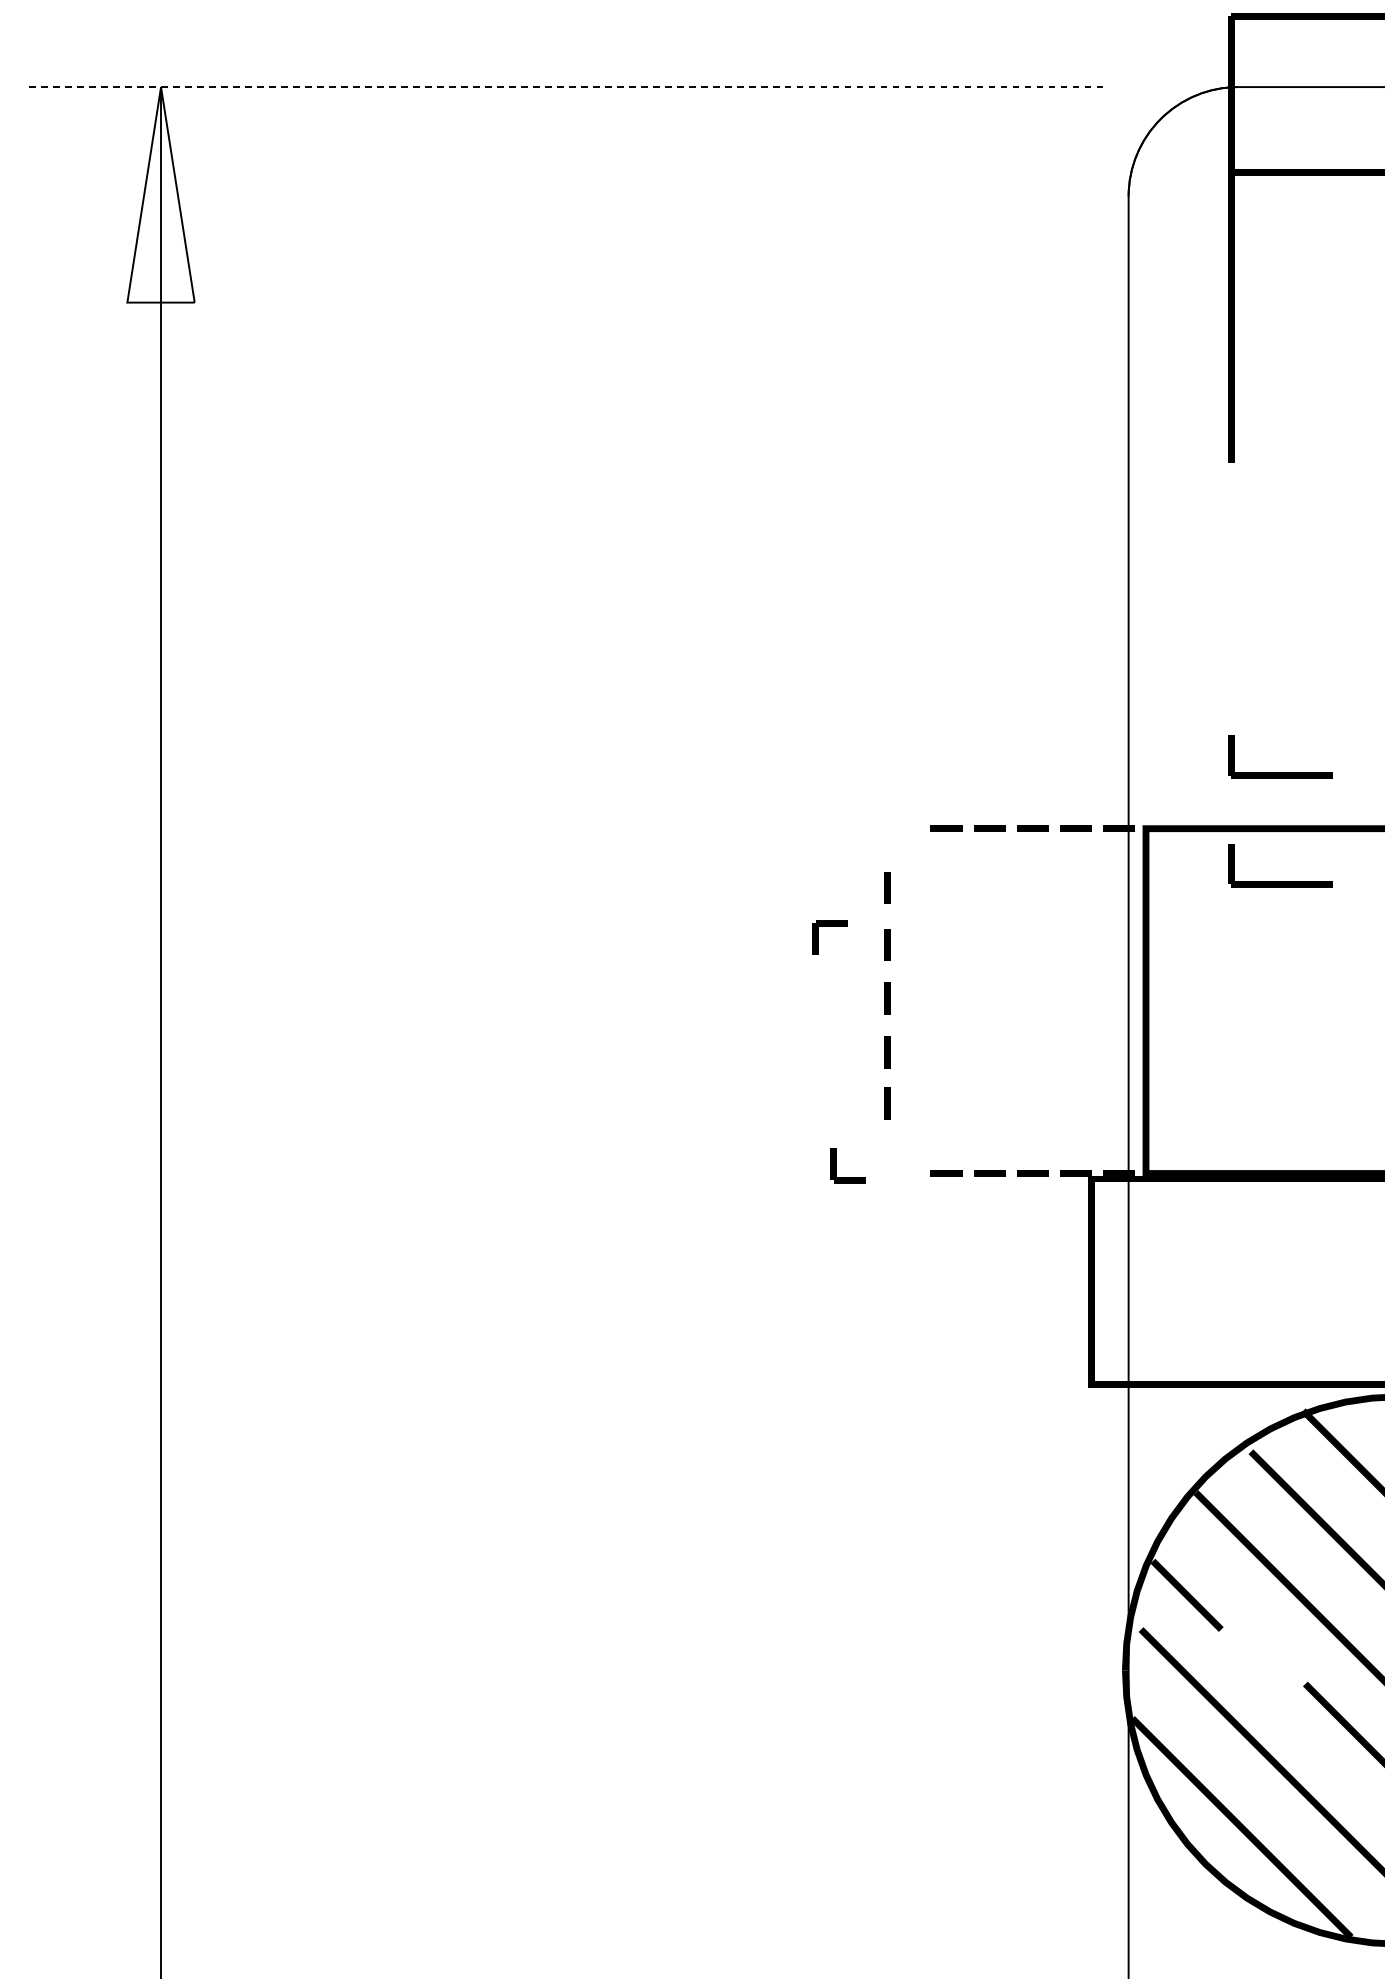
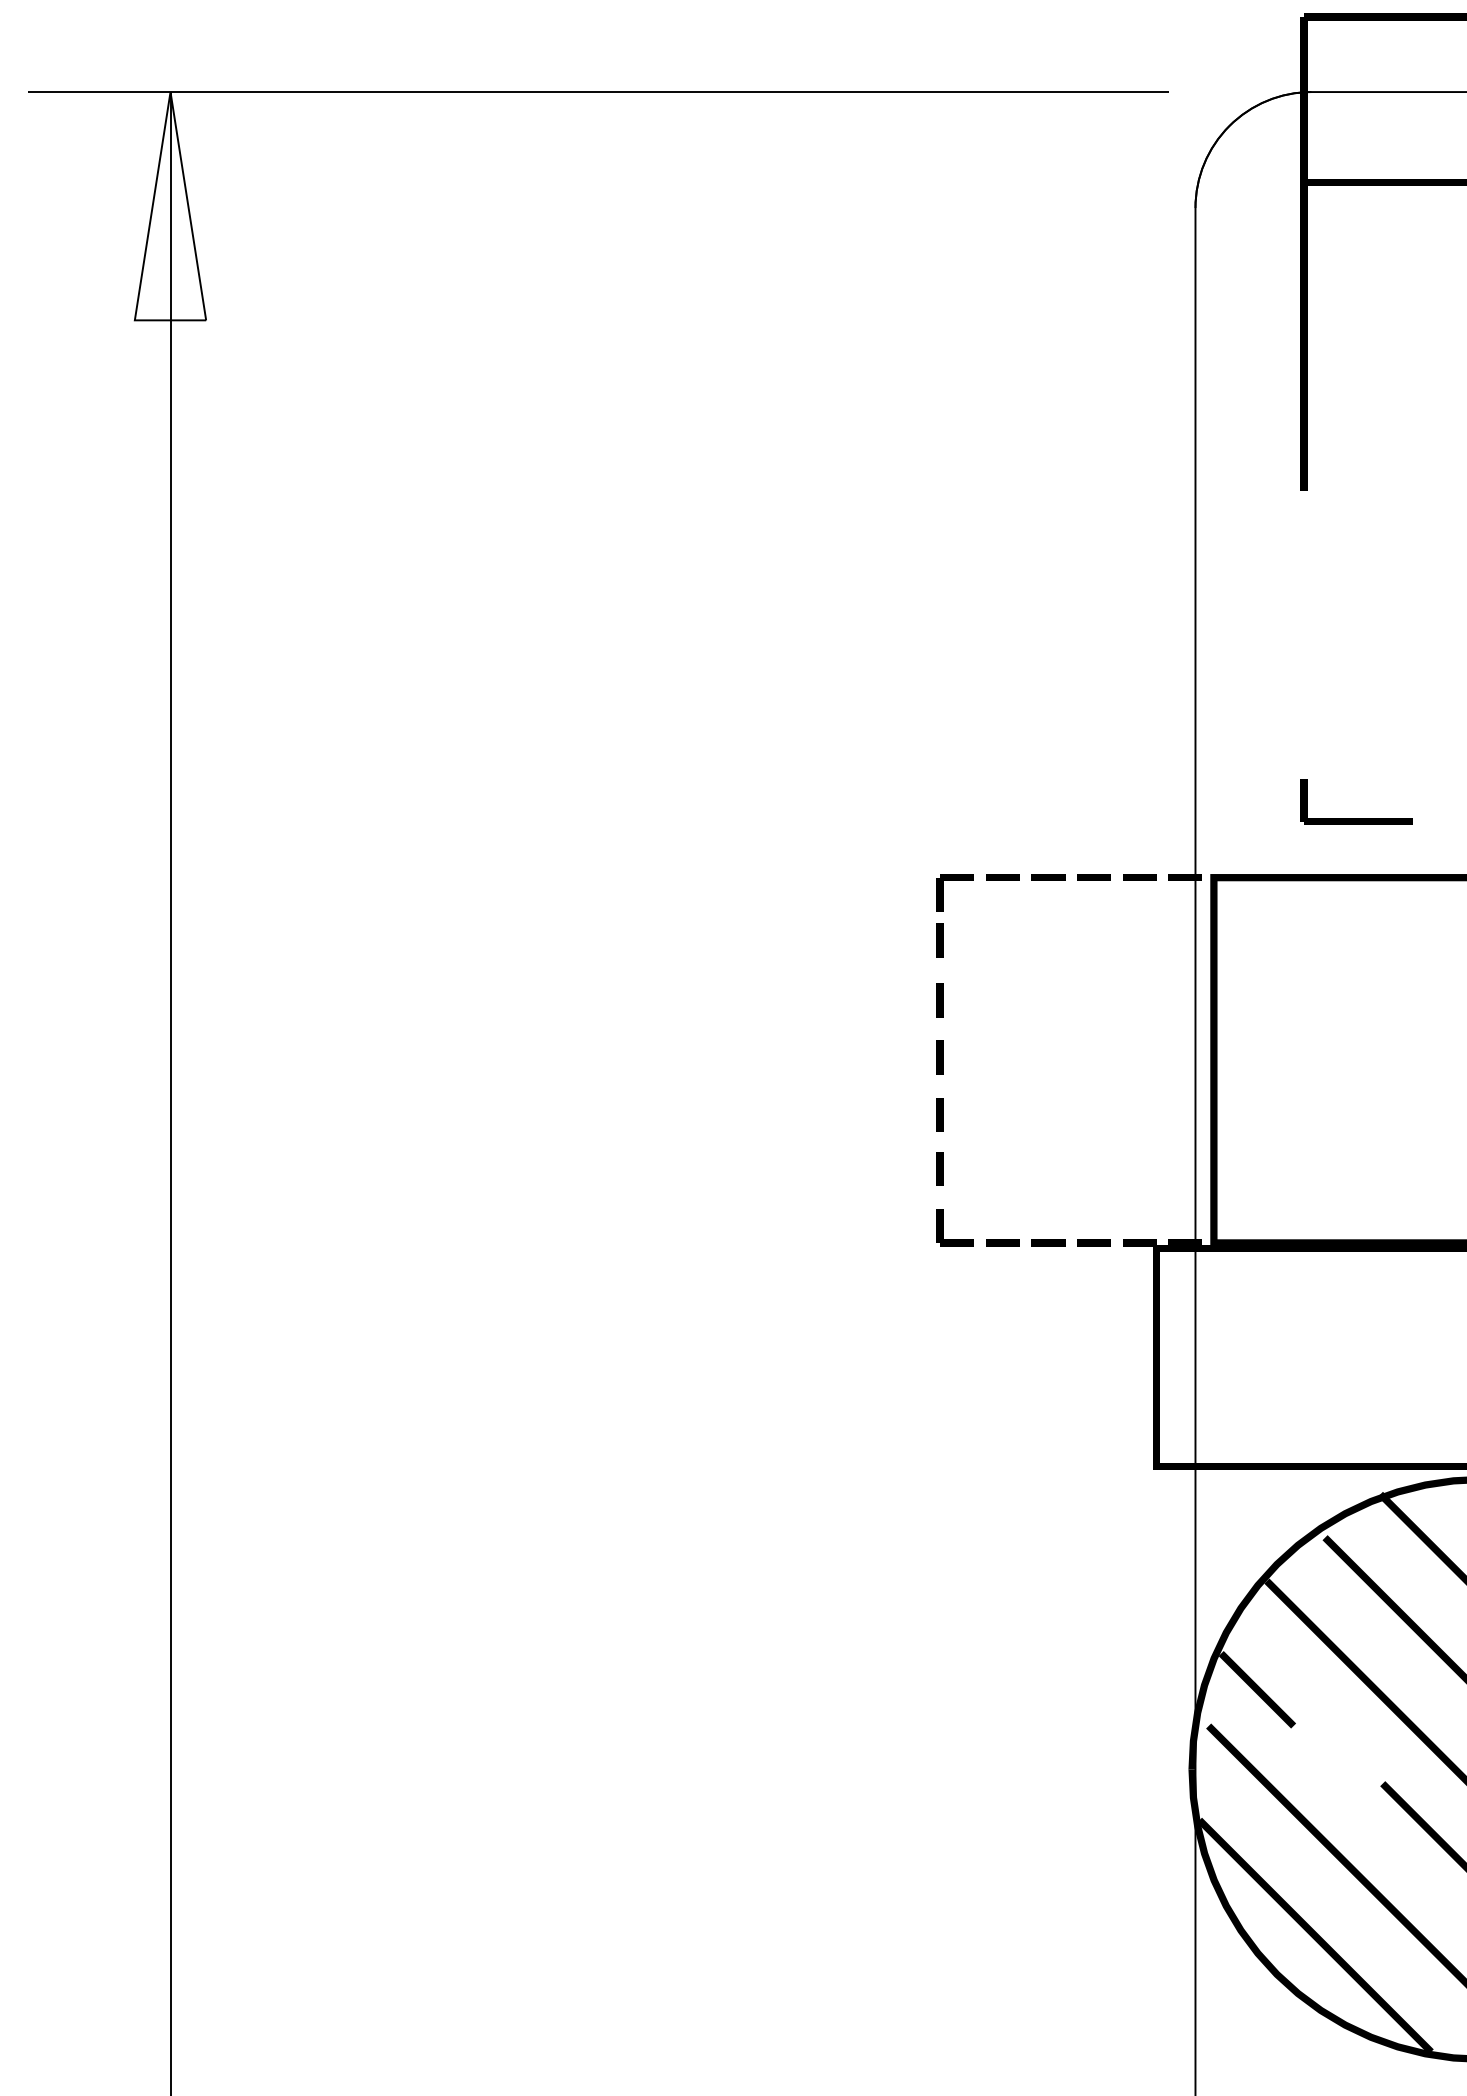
line: (564, 87) -> (597, 92), dashed -> solid
part: (1280, 881) -> (1356, 933), removed
part: (818, 937) -> (943, 892), moved
part: (836, 1165) -> (943, 1227), moved

